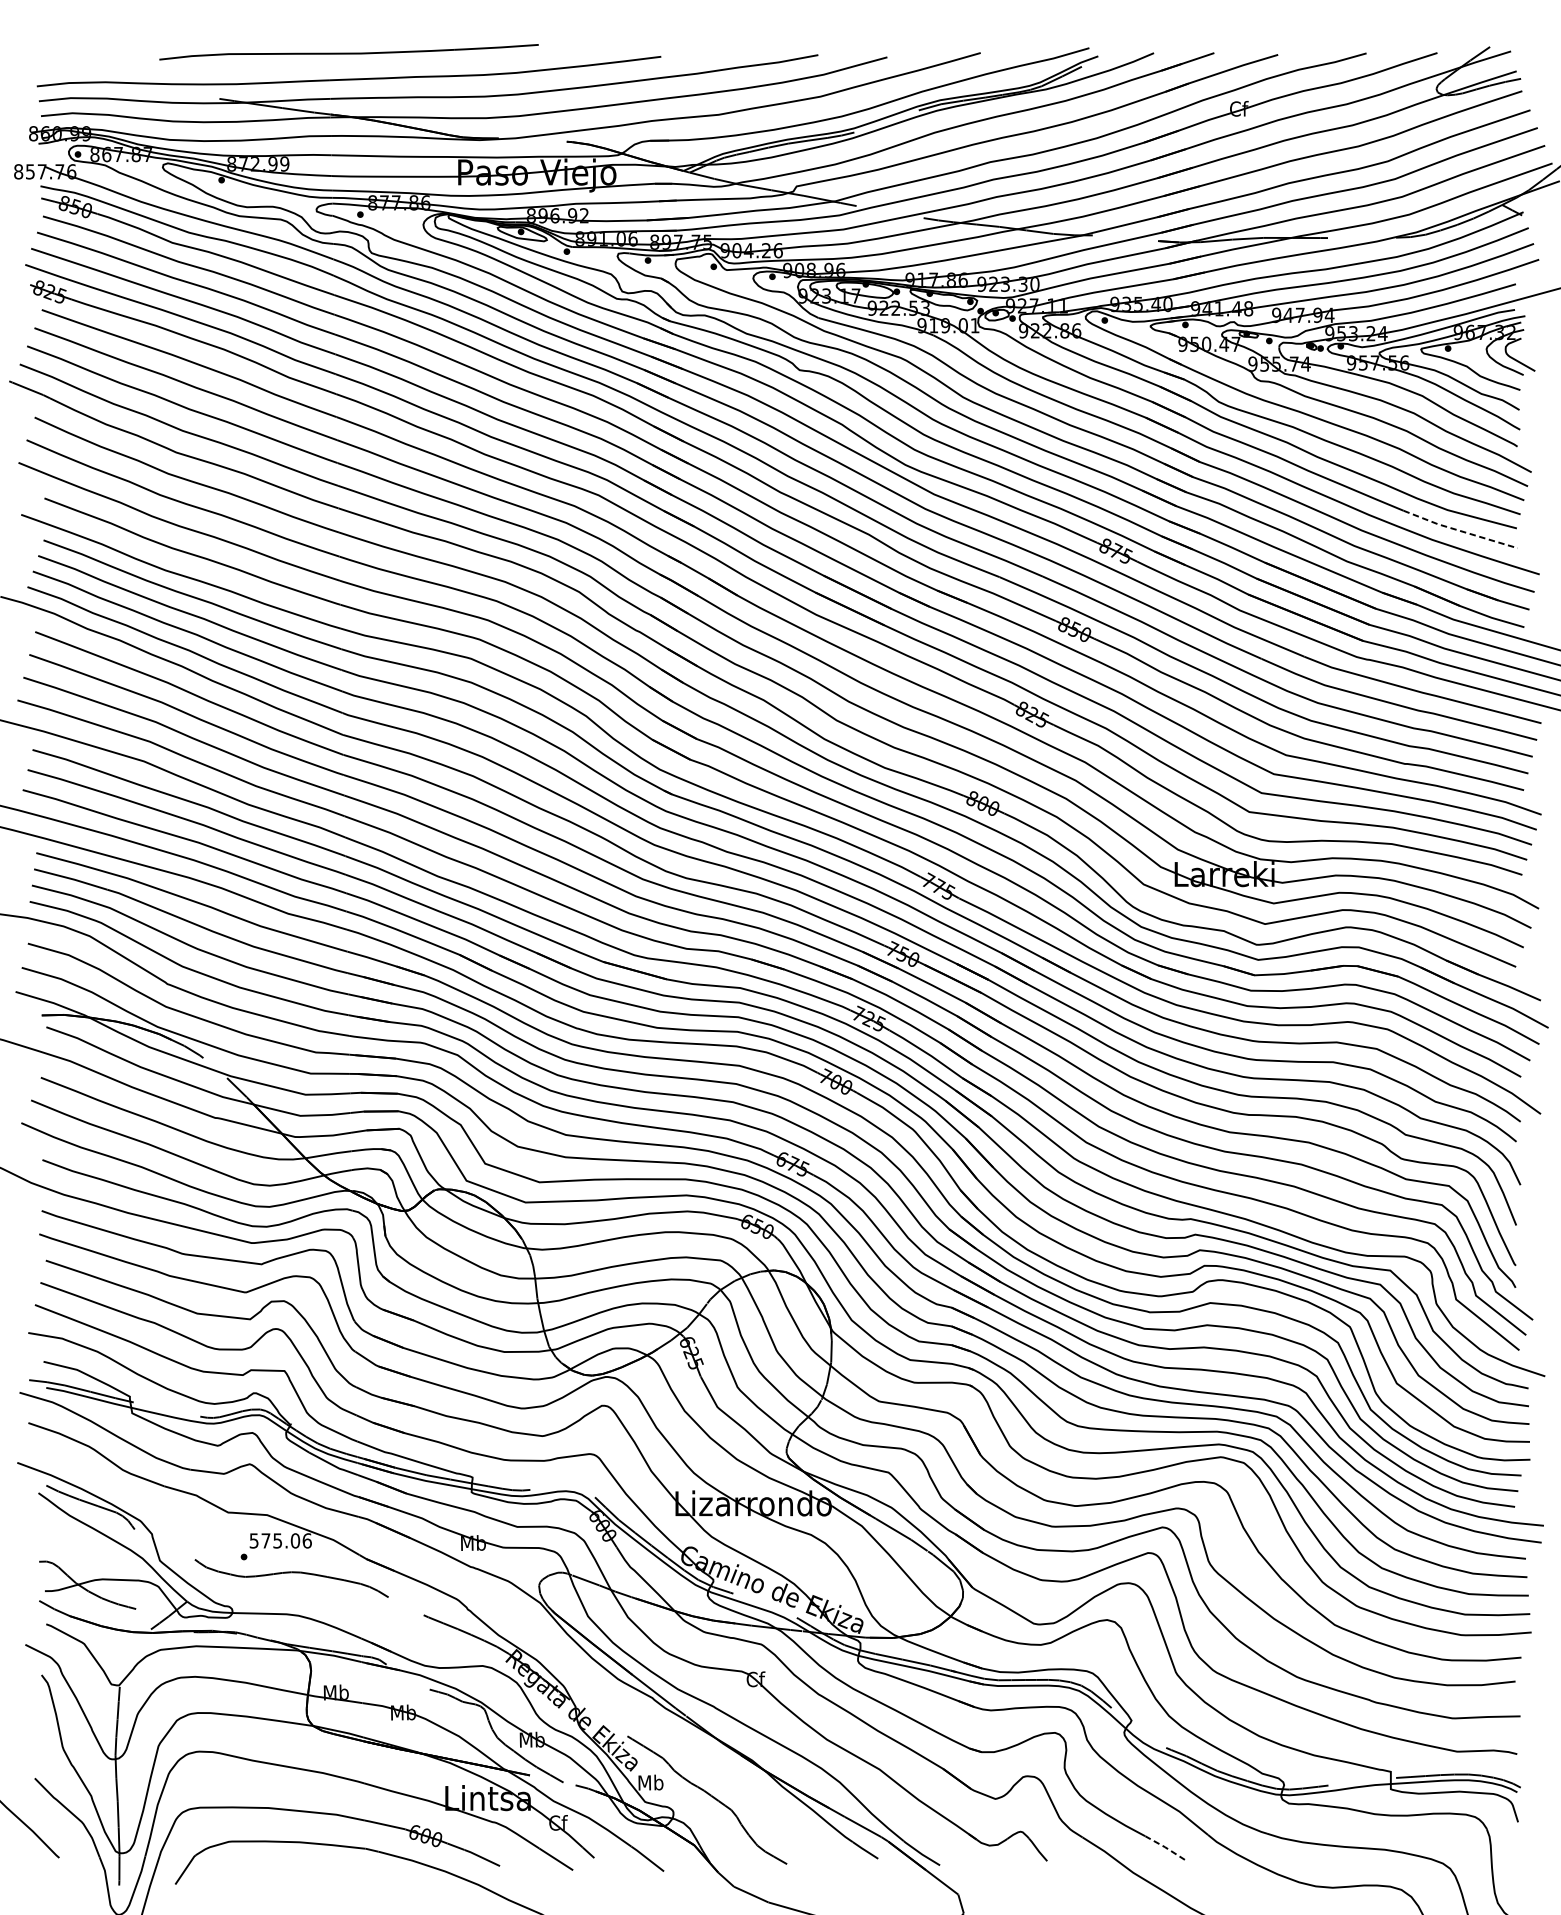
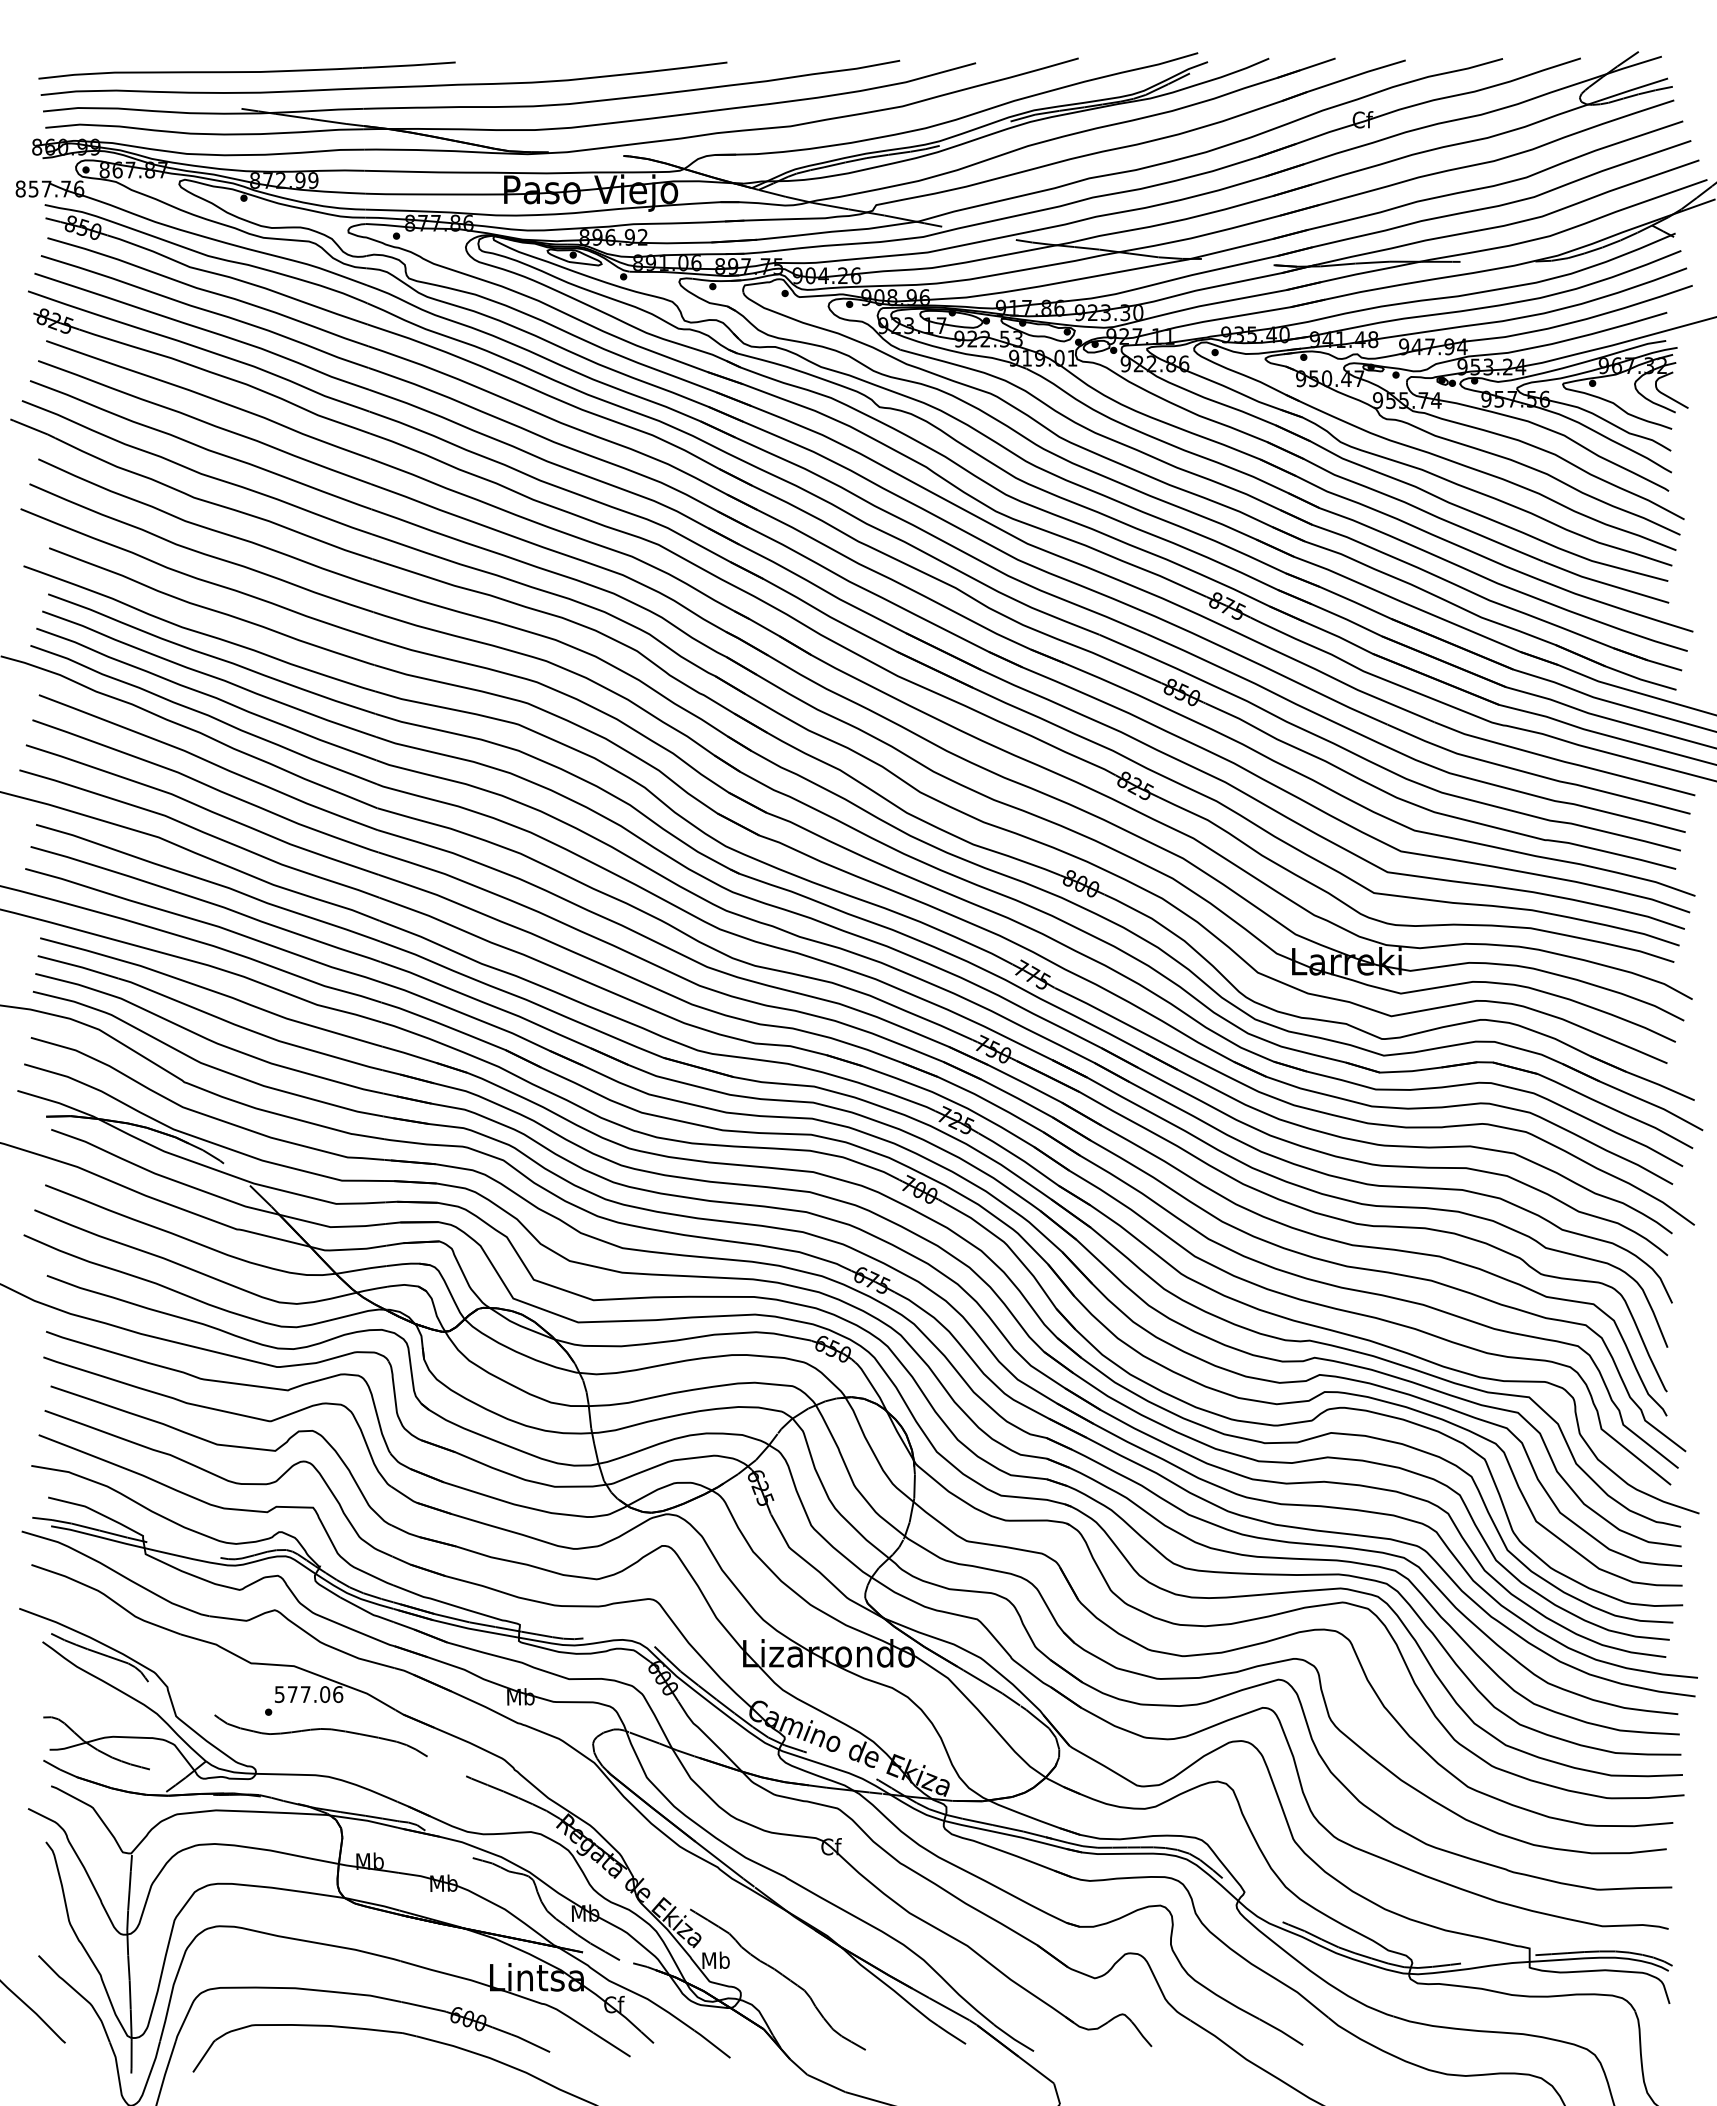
part: (348, 52) -> (246, 70), moved
line: (1460, 531) -> (1606, 584), dashed -> solid
text: (277, 1540) -> (305, 1694), 575.06 -> 577.06
line: (1165, 1847) -> (1281, 2031), dashed -> solid

